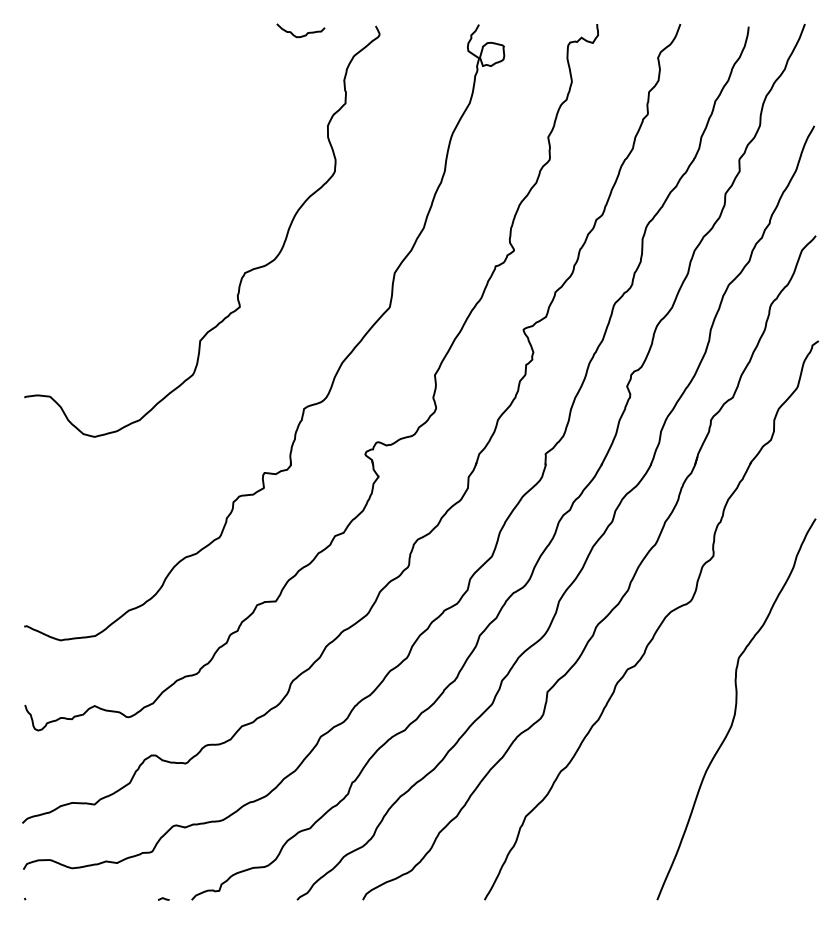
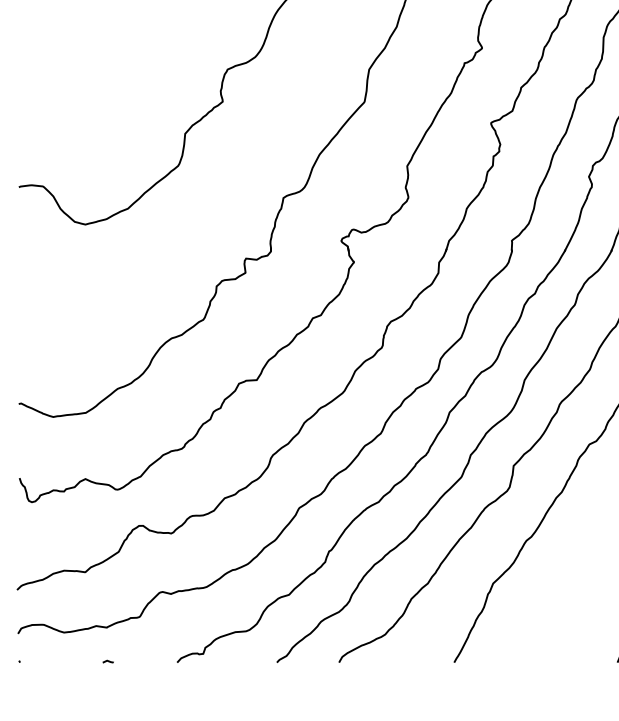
curve: (163, 898) -> (107, 661), moved

